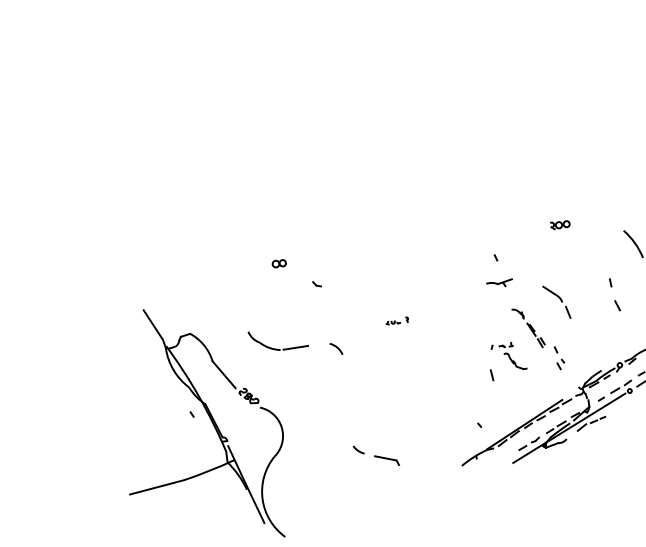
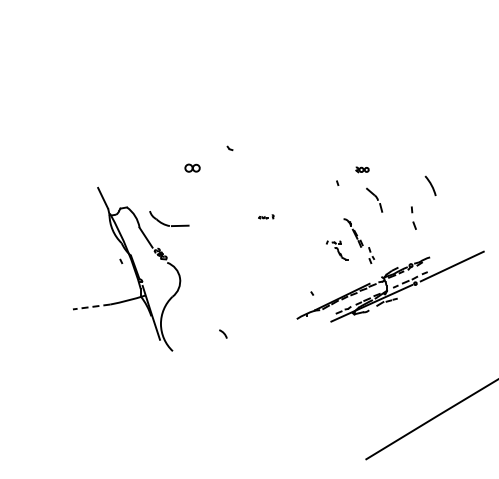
part: (560, 224) -> (362, 169), moved
part: (279, 263) -> (192, 168), size x1.6
part: (500, 283) -> (338, 200), removed
part: (316, 284) -> (229, 148), moved
part: (556, 301) -> (374, 199), moved
arc: (336, 347) -> (223, 333), moved
part: (278, 348) -> (168, 224), moved
line: (491, 374) -> (324, 260), removed
part: (376, 456) -> (240, 305), removed
line: (156, 486) -> (91, 306), solid -> dashed

